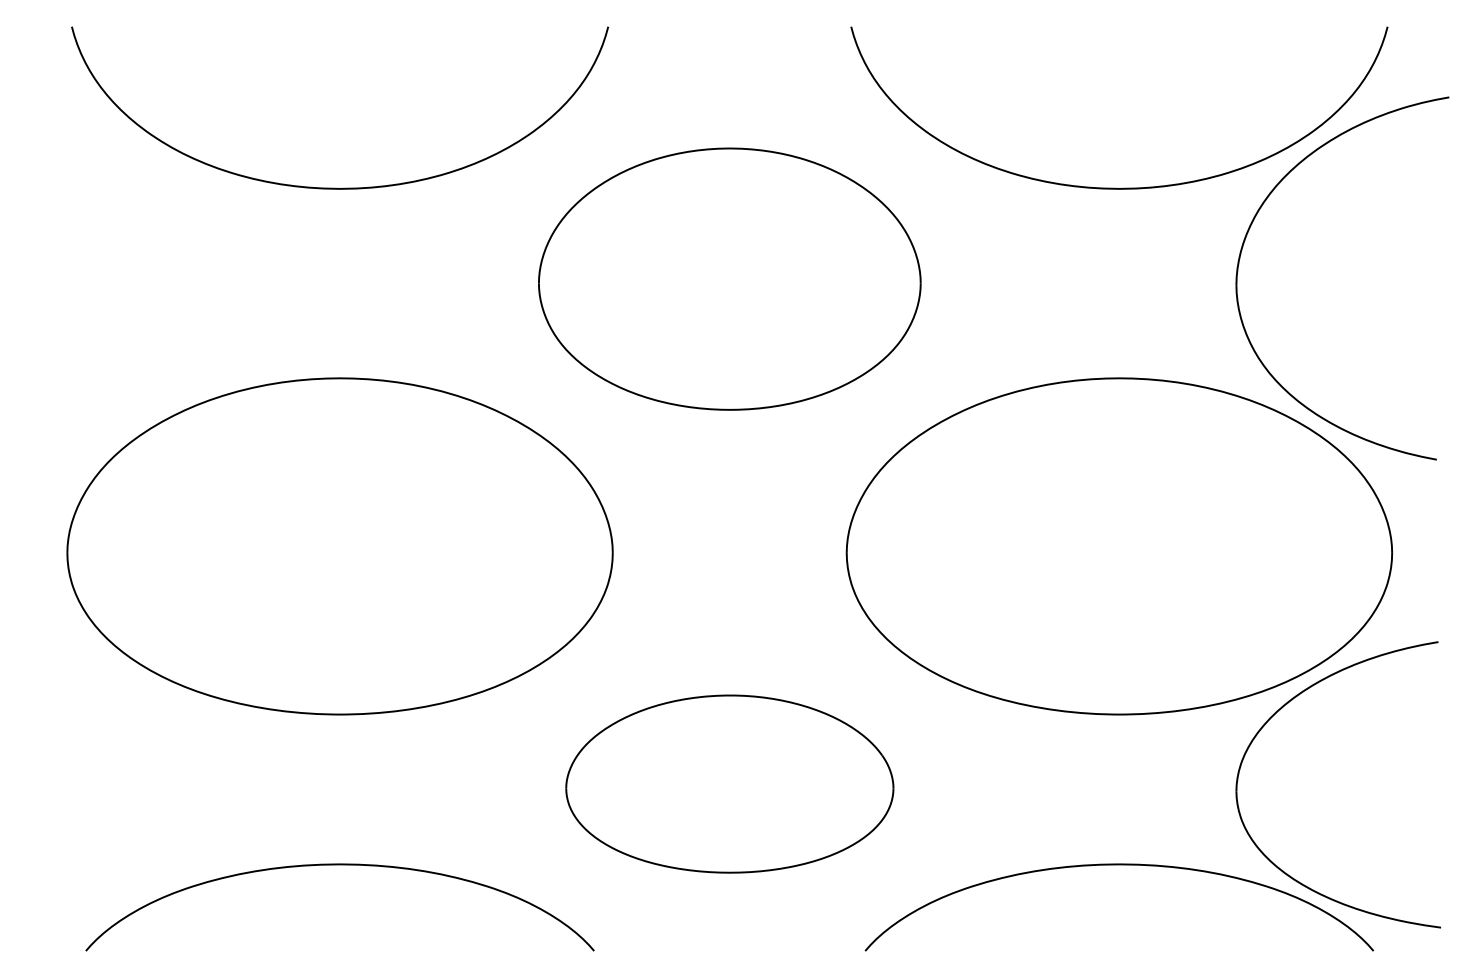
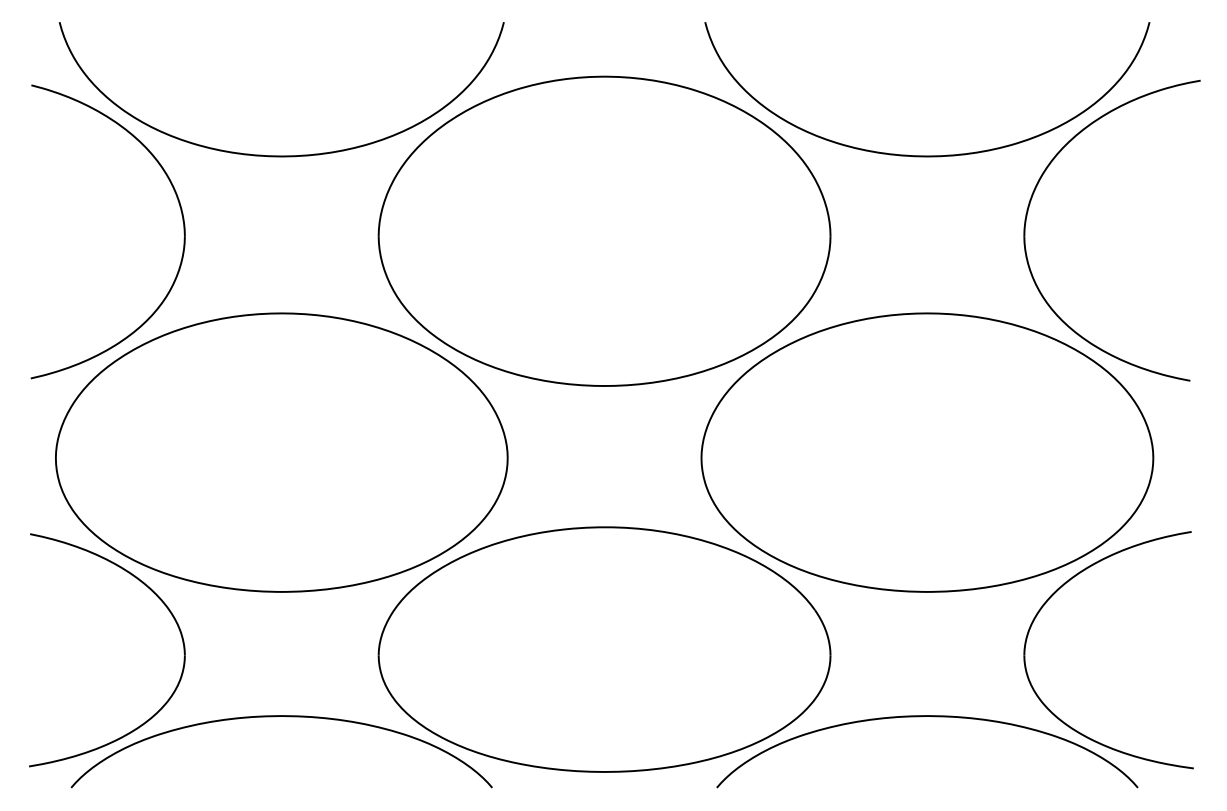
part: (220, 267) -> (182, 221), added
part: (729, 278) -> (604, 230), size x1.43
part: (197, 729) -> (163, 604), added
part: (729, 783) -> (604, 649), size x1.67

